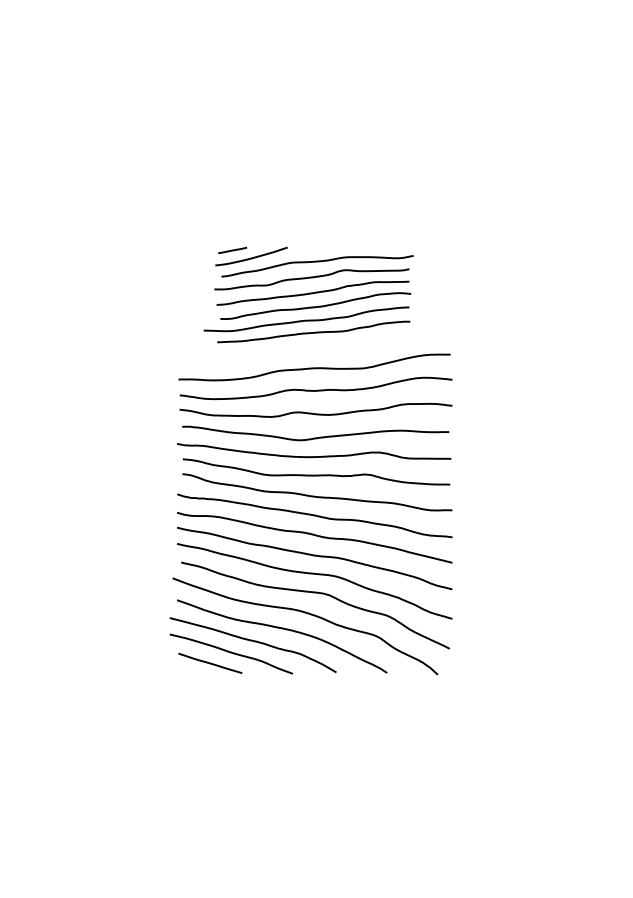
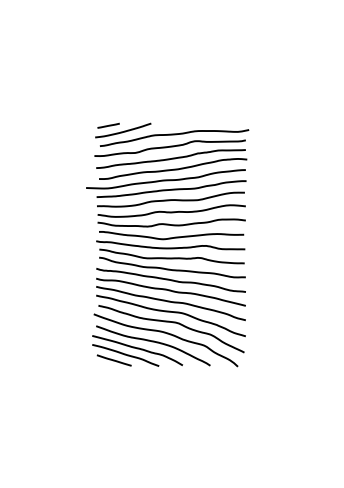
part: (308, 293) -> (167, 159), size x1.43

